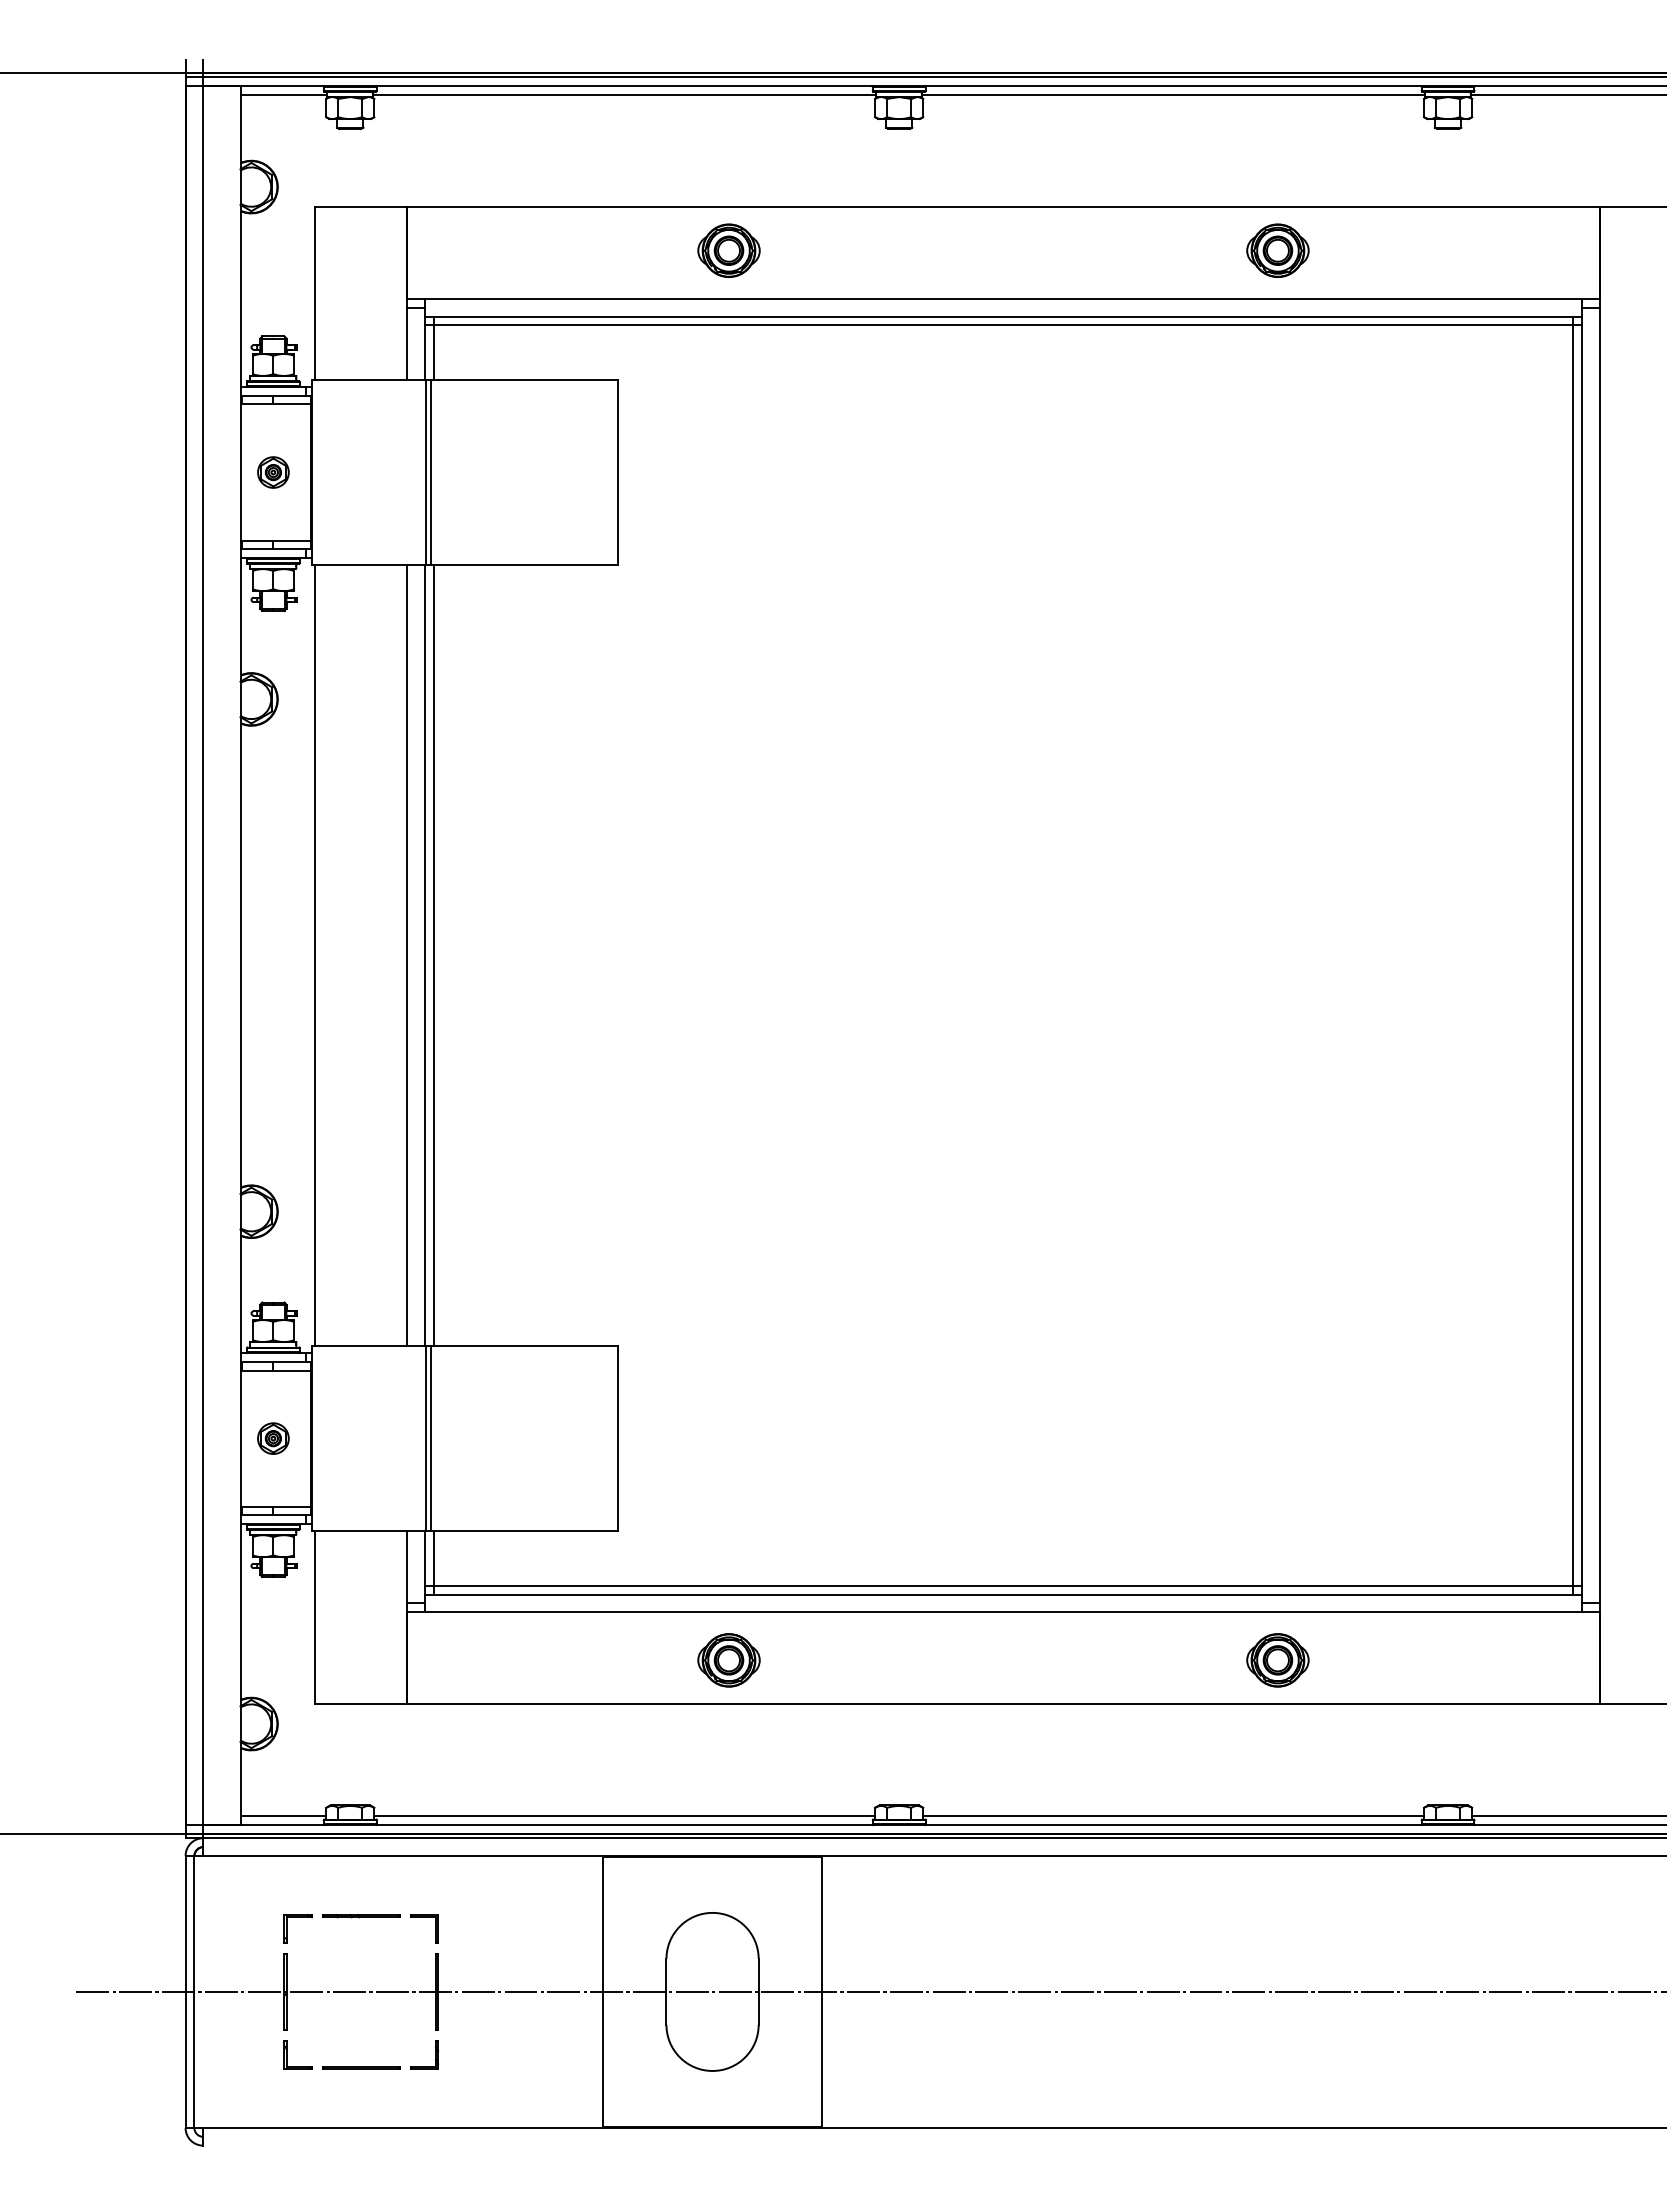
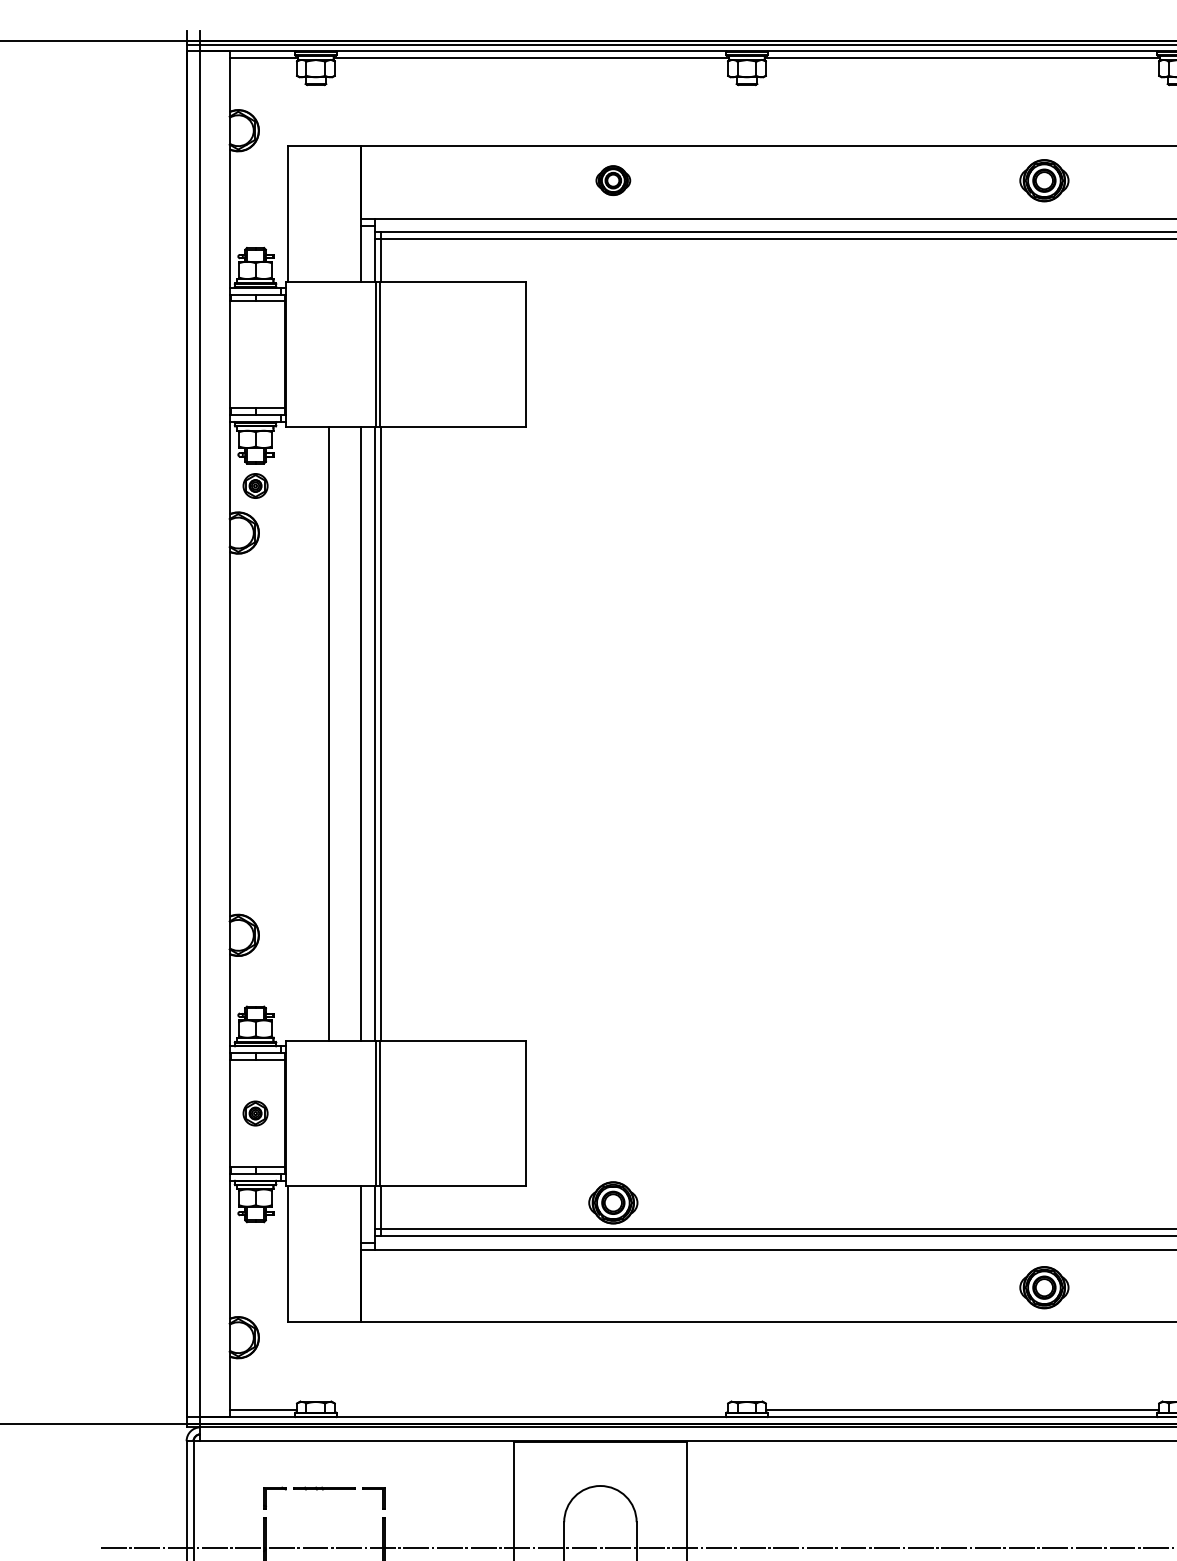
part: (728, 250) -> (612, 180), size x0.7
part: (273, 472) -> (255, 485), moved
line: (315, 955) -> (329, 734), moved
part: (728, 1660) -> (612, 1202), moved
line: (624, 1816) -> (531, 1410), removed

